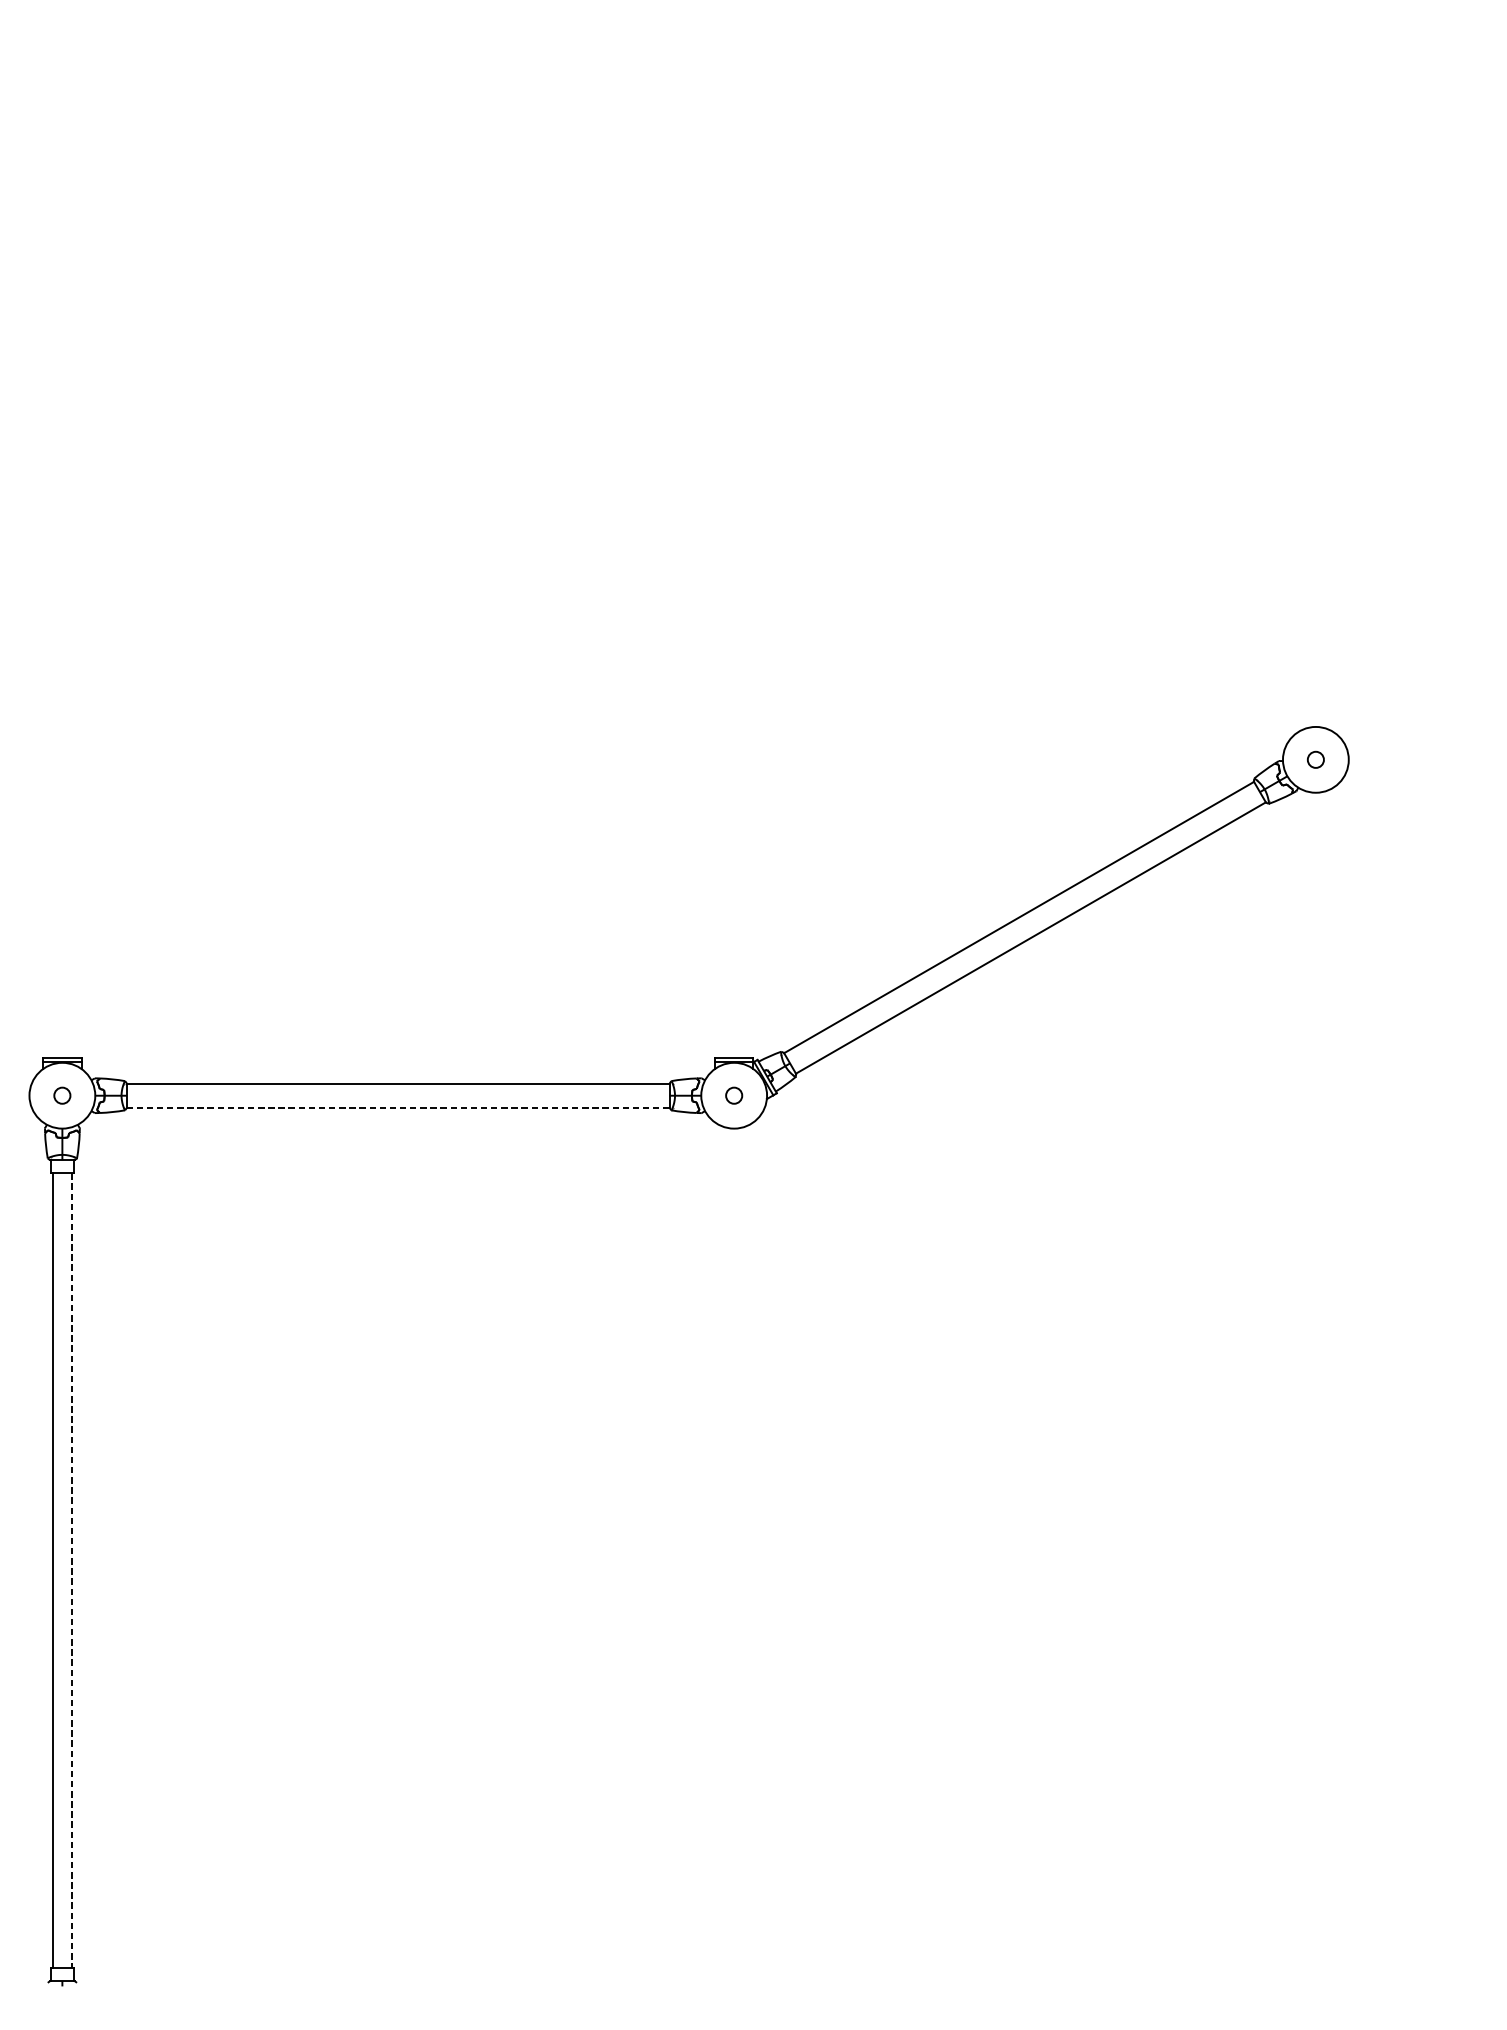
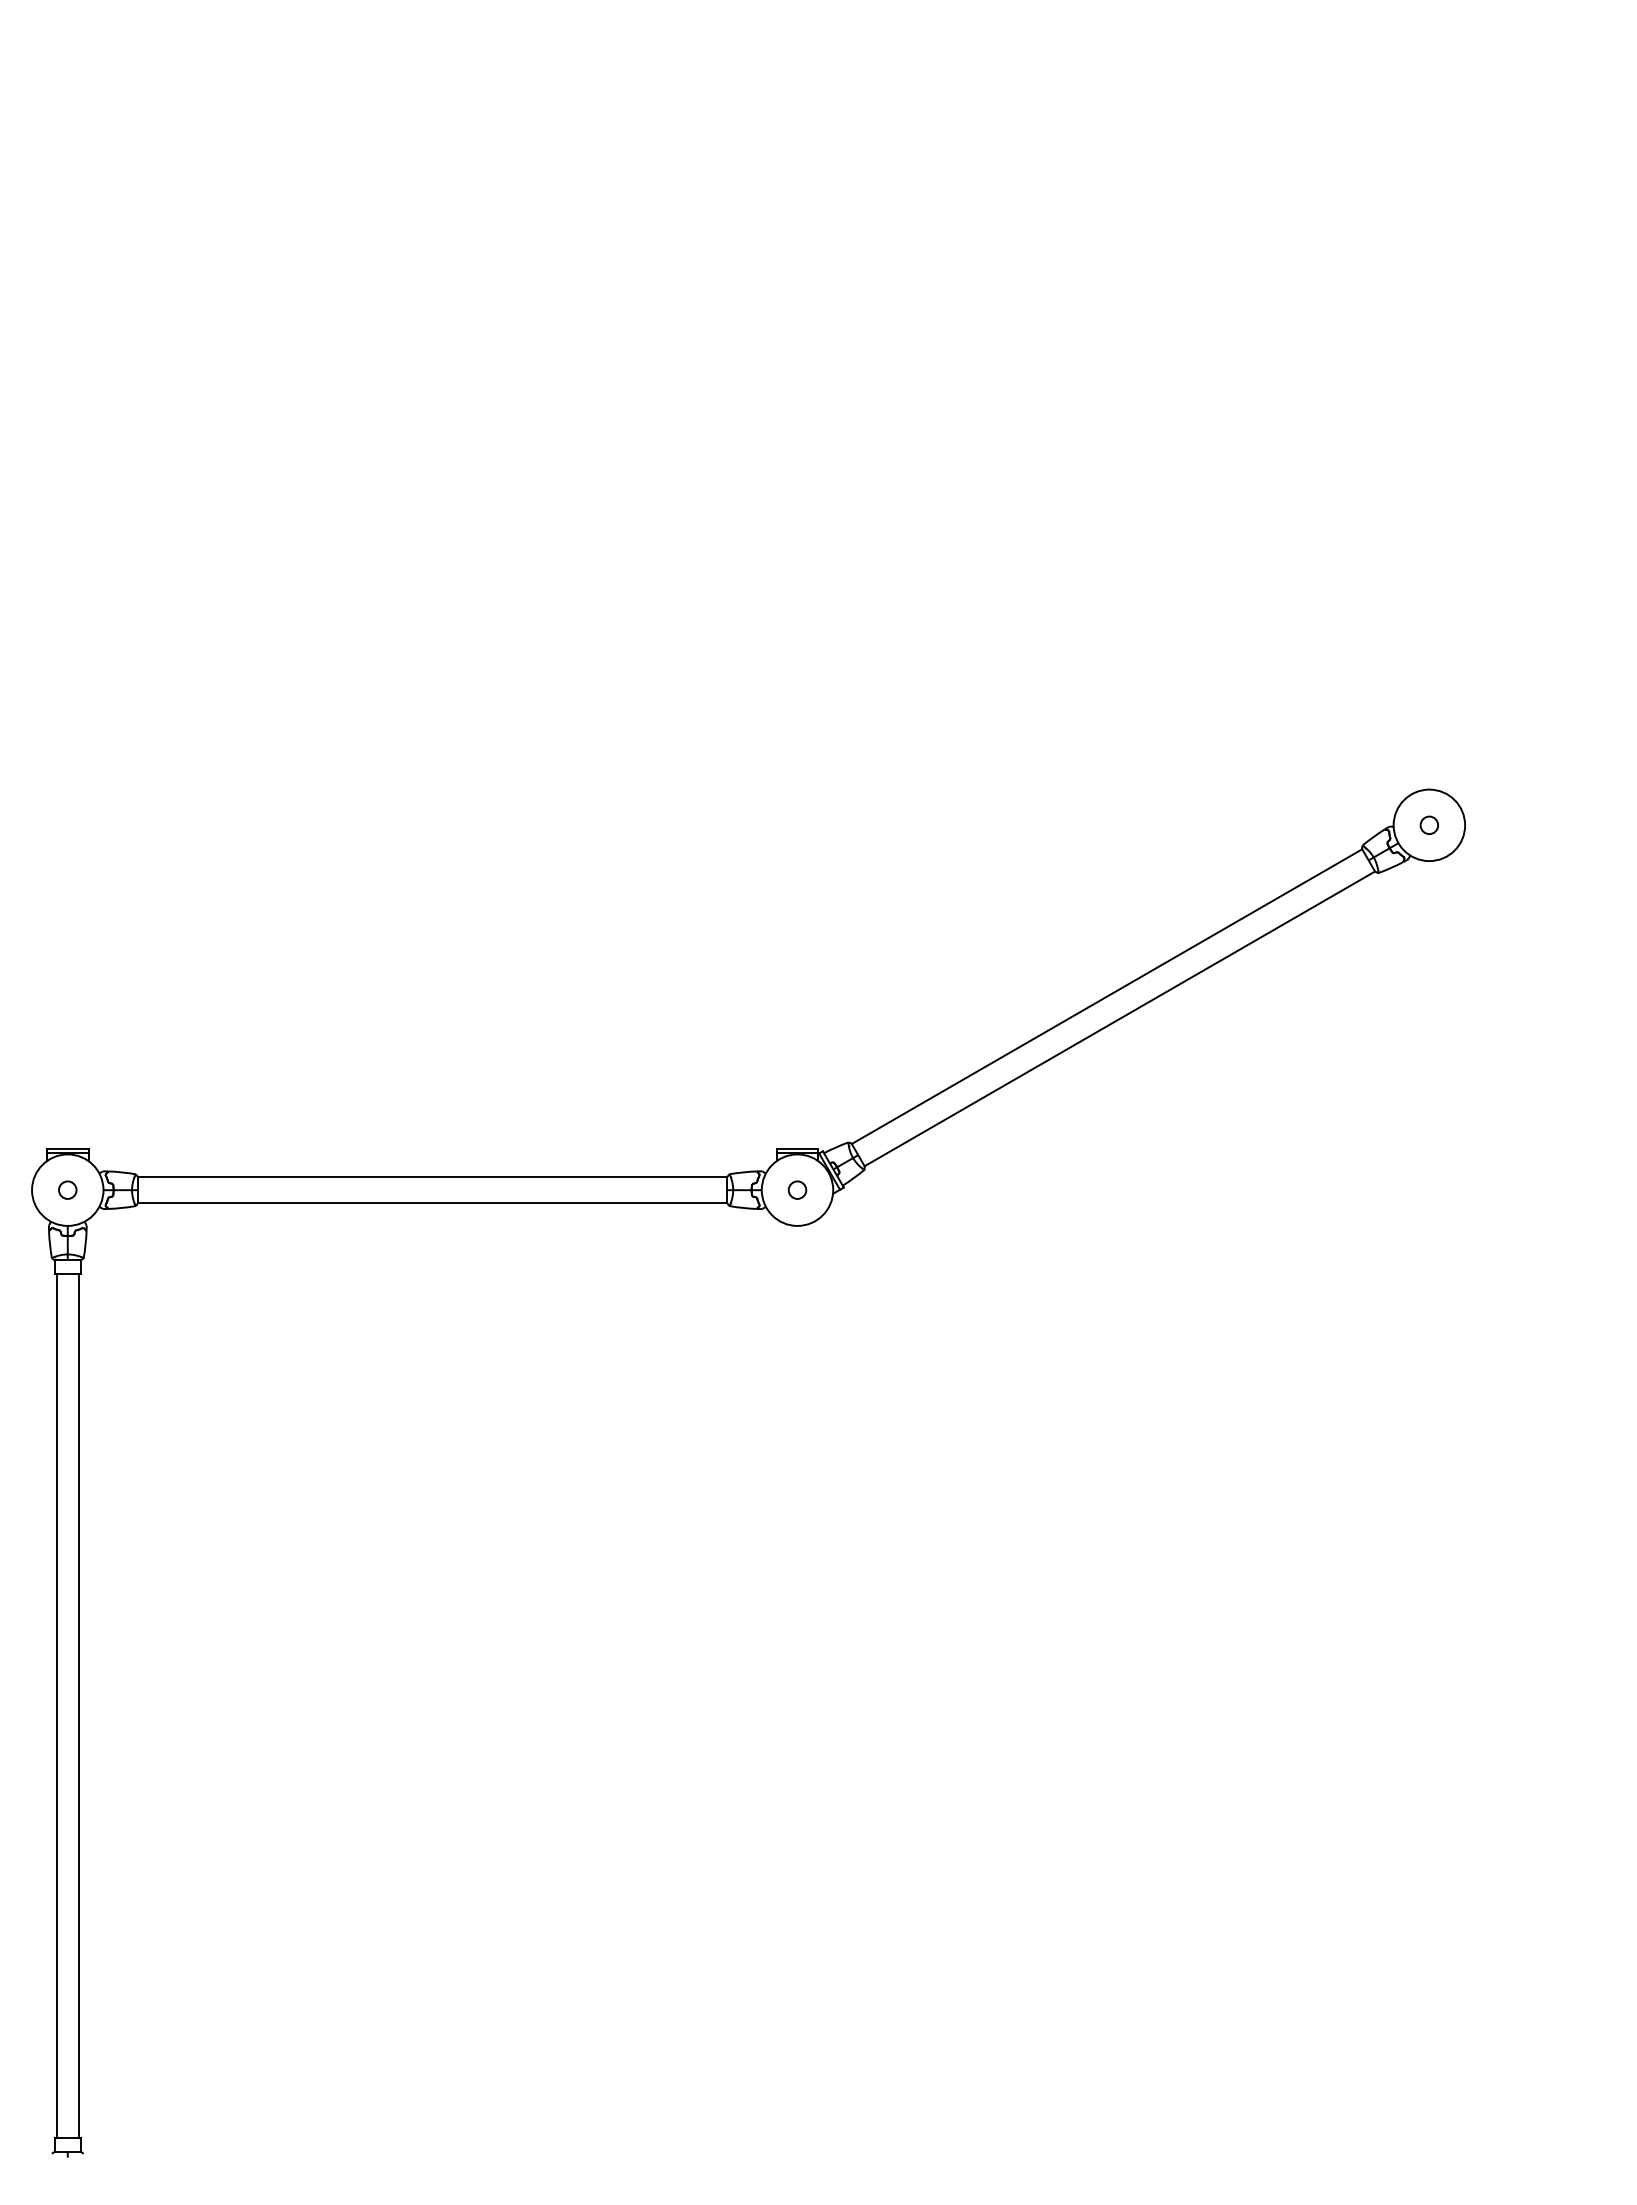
line: (398, 1107) -> (432, 1203), dashed -> solid
line: (72, 1571) -> (78, 1706), dashed -> solid

